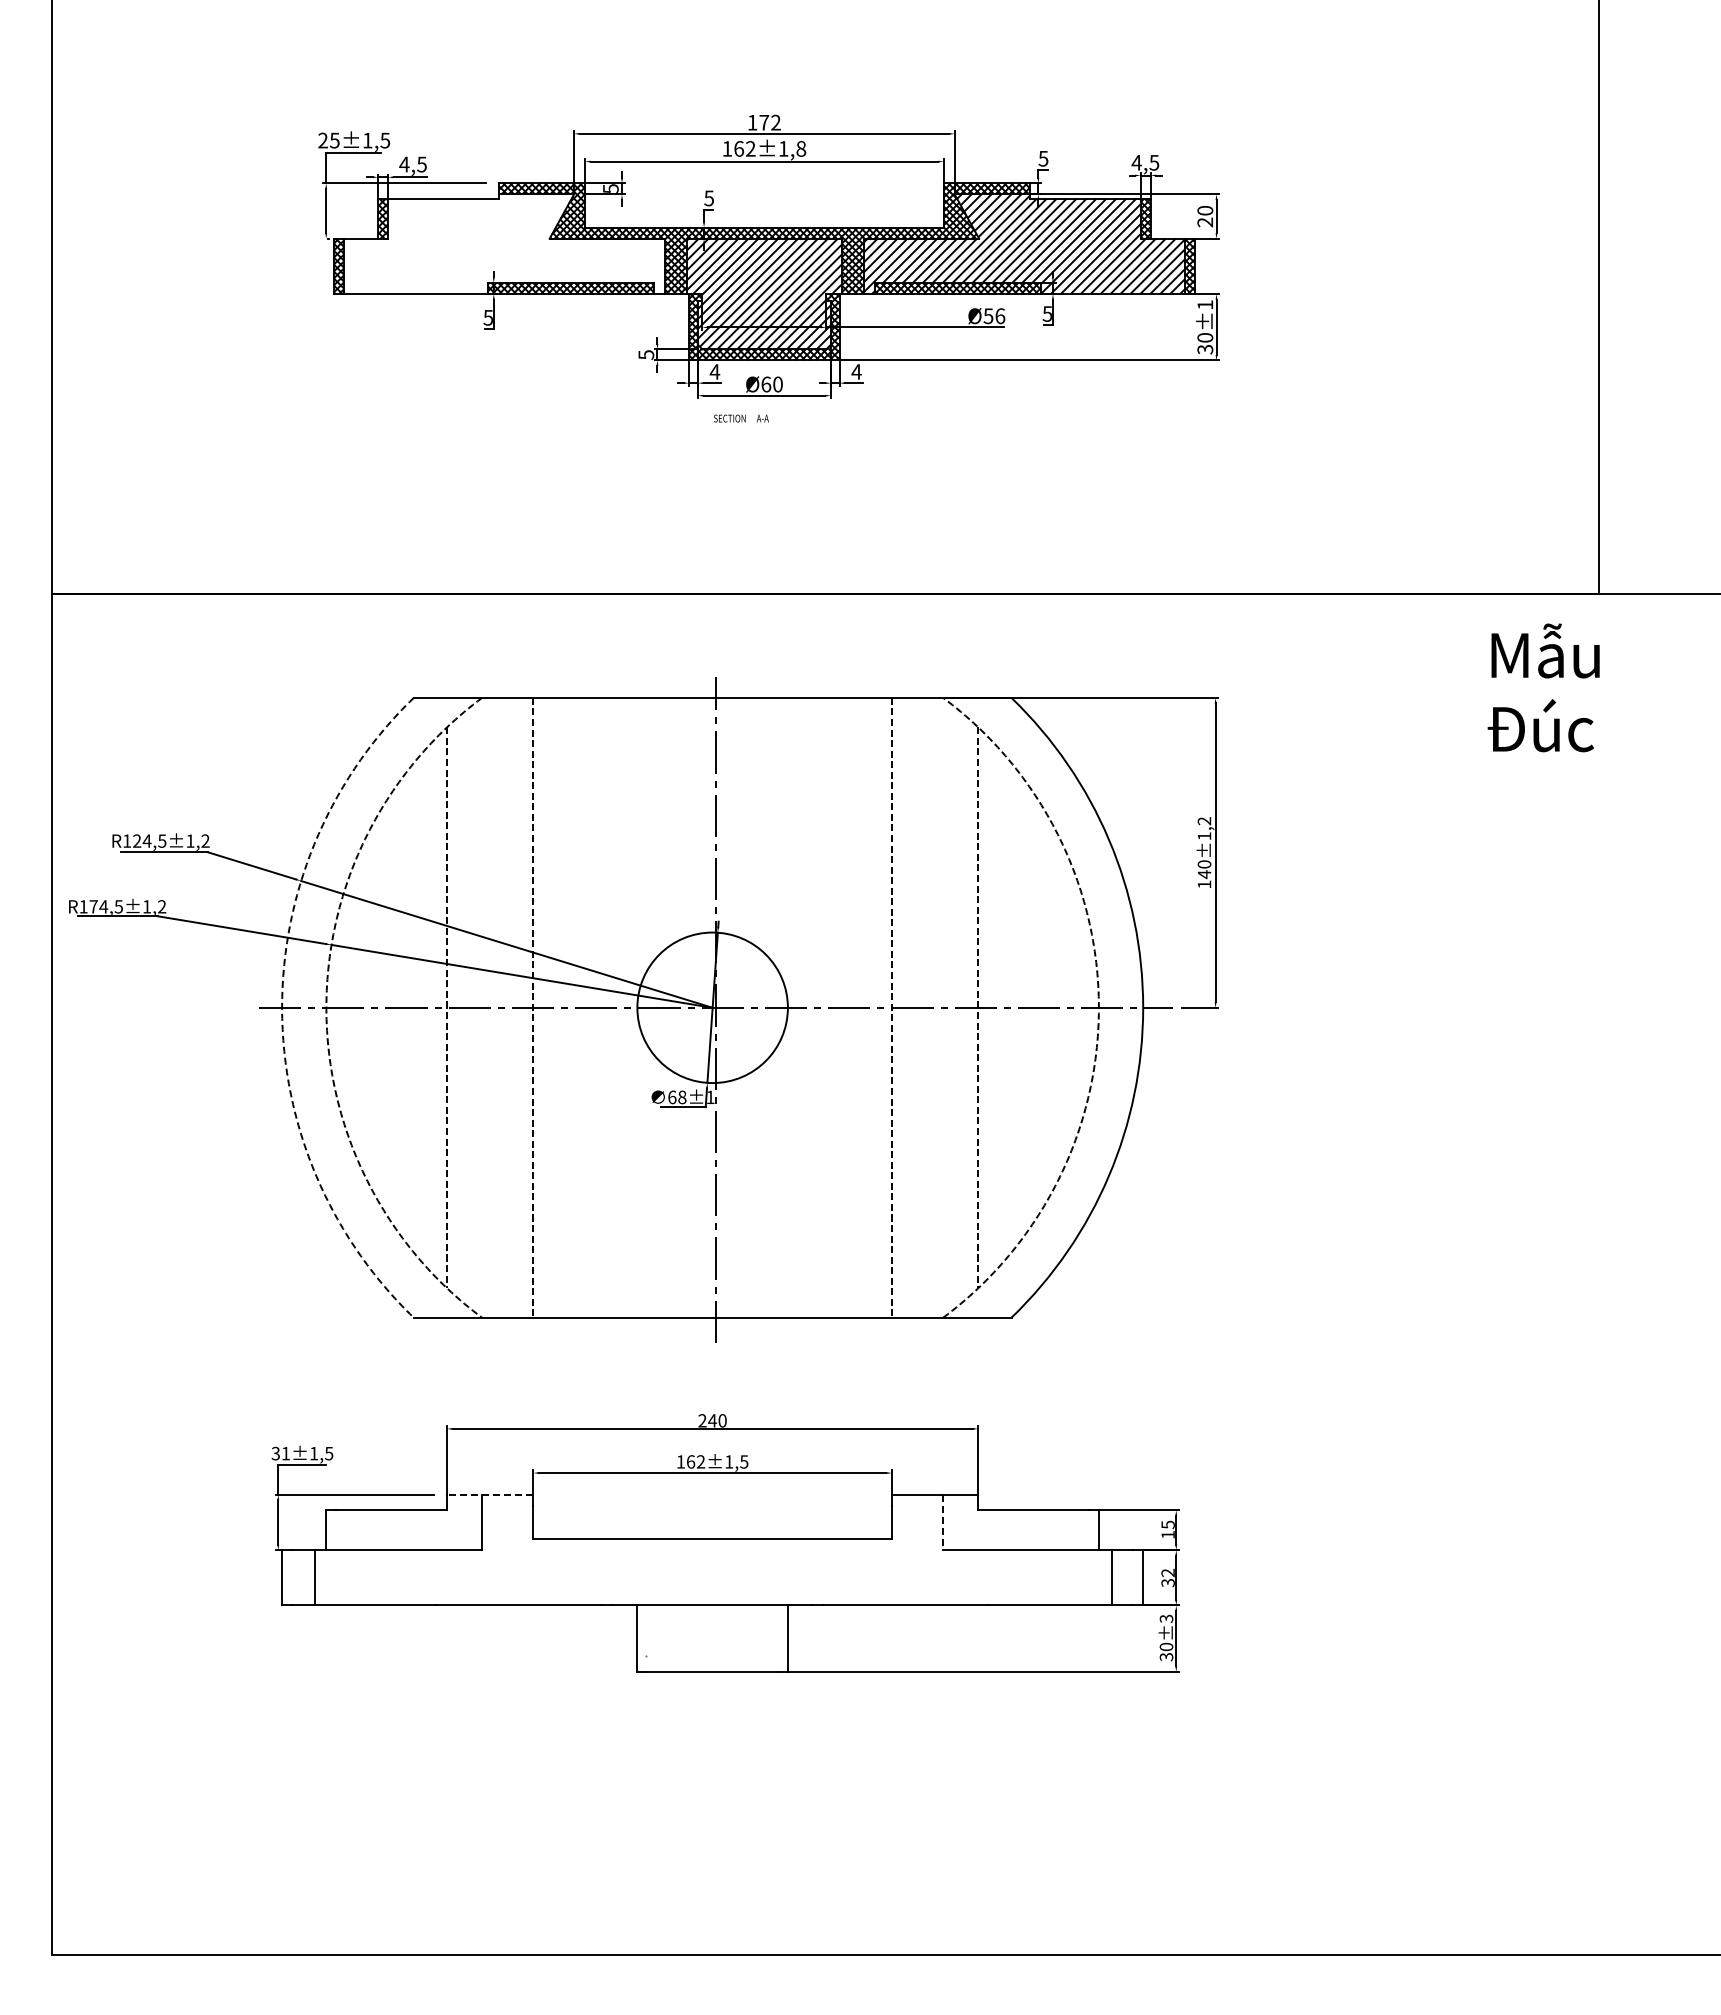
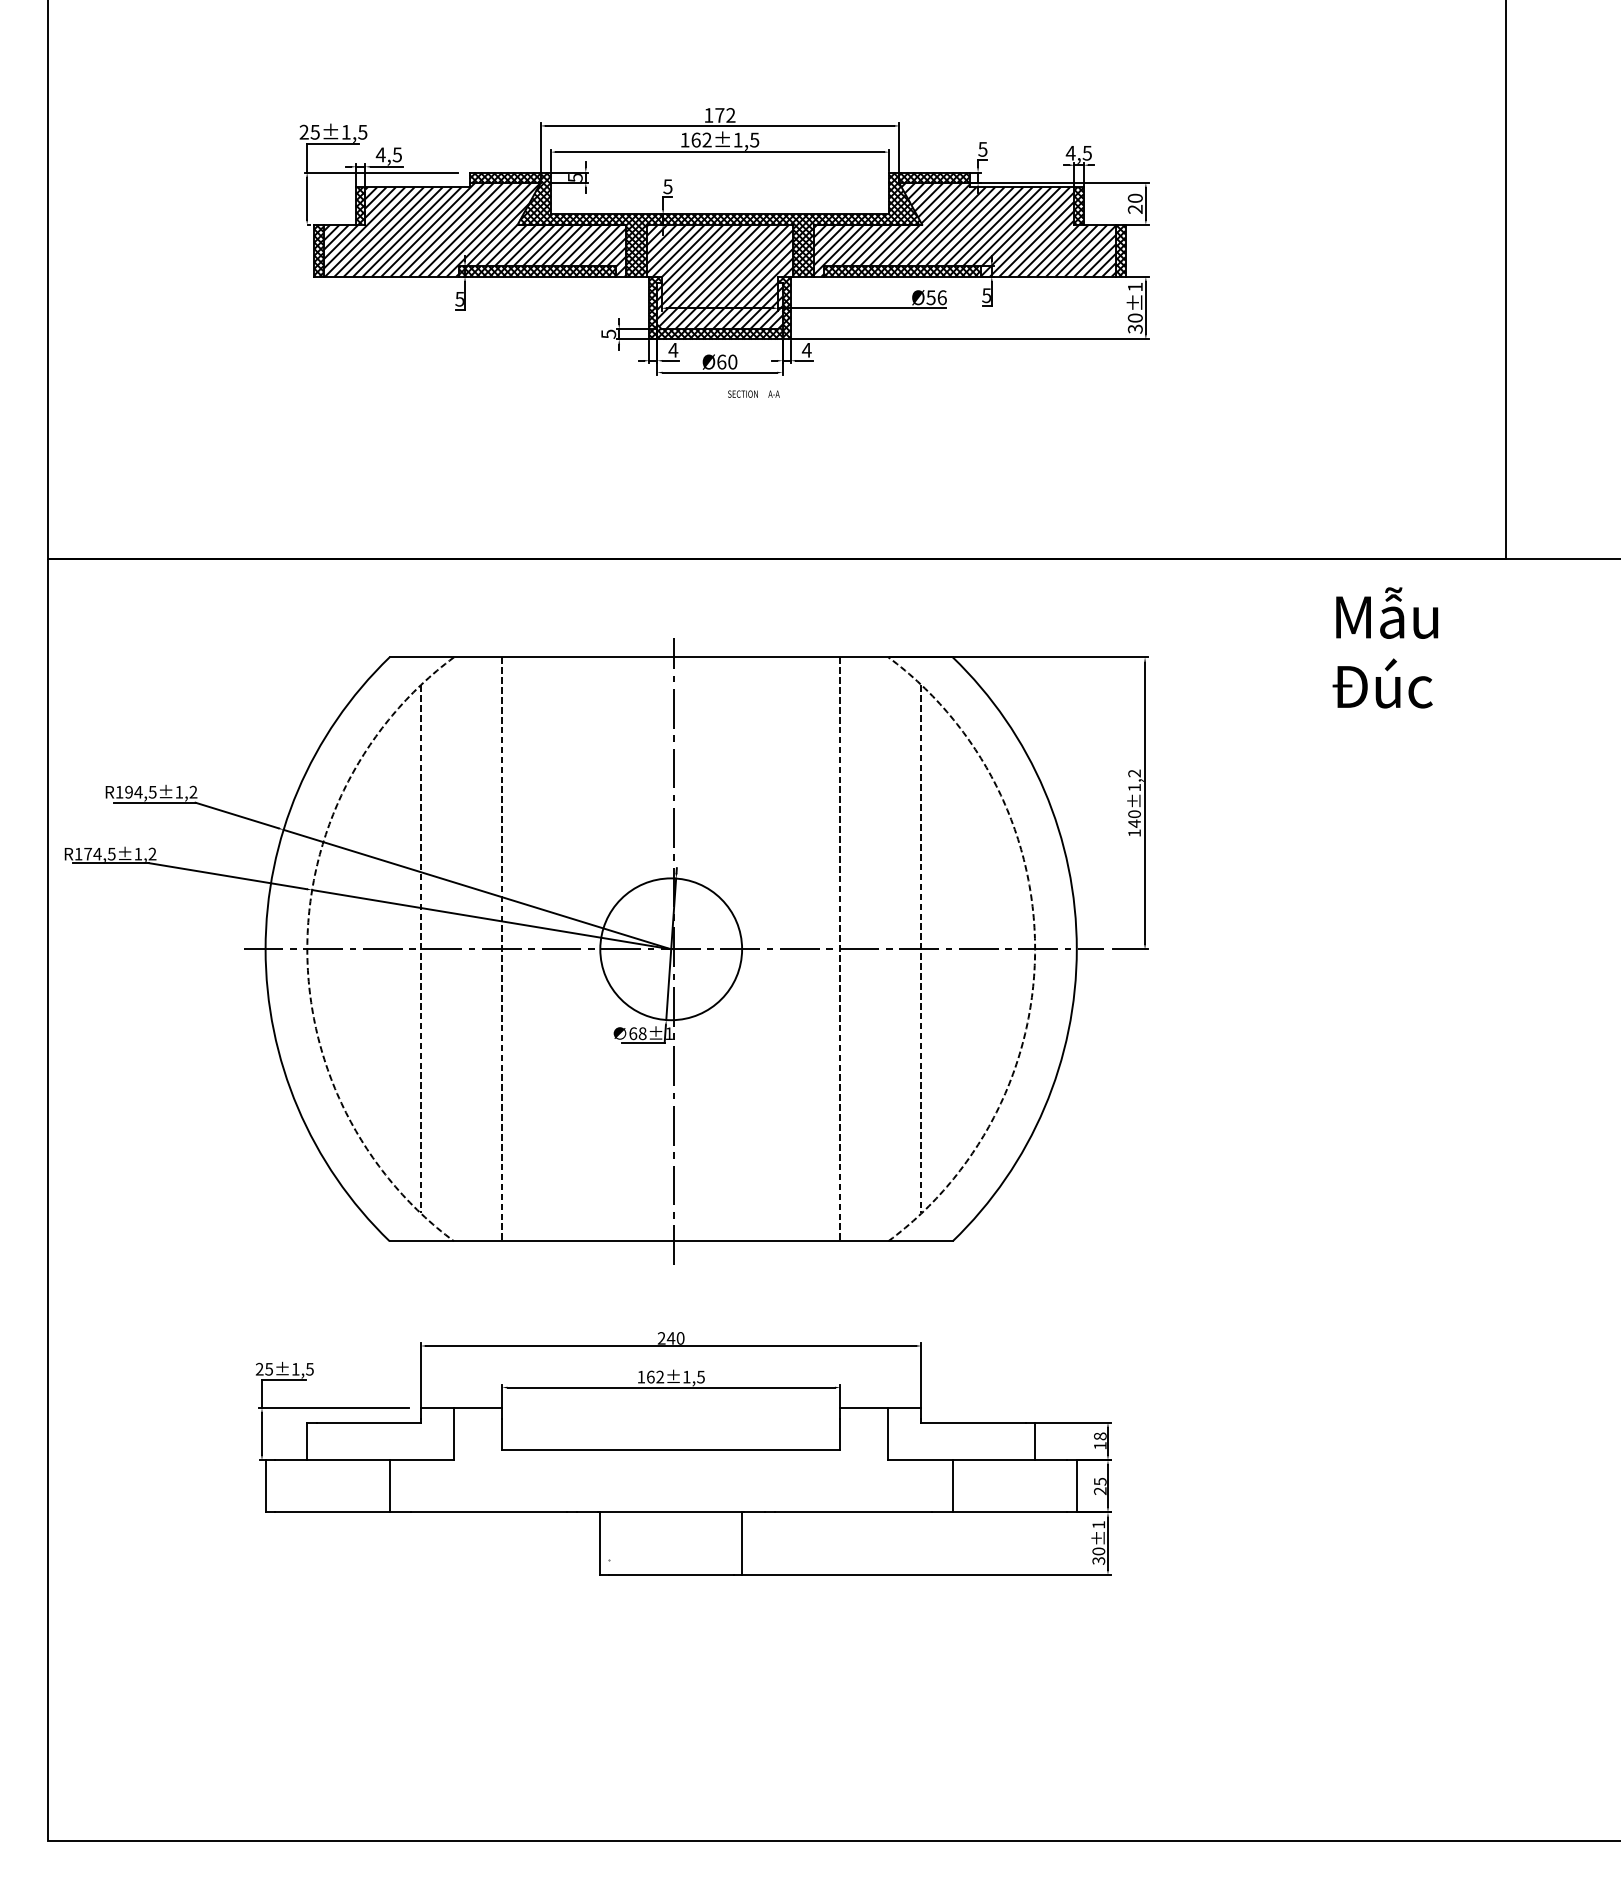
text: (801, 148) -> (754, 139), 162±1,8 -> 162±1,5
hatch: (503, 244) -> (474, 230), added
text: (741, 418) -> (753, 394), moved
text: (1543, 687) -> (1385, 647), moved
text: (137, 841) -> (129, 792), R124,5±1,2 -> R194,5±1,2
arc: (282, 1007) -> (265, 949), dashed -> solid
text: (280, 1453) -> (264, 1369), 31±1,5 -> 25±1,5
line: (489, 1494) -> (460, 1407), dashed -> solid
line: (943, 1522) -> (888, 1434), dashed -> solid
text: (1167, 1524) -> (1099, 1436), 15 -> 18
line: (314, 1577) -> (389, 1485), moved
line: (1111, 1577) -> (952, 1485), moved
text: (1167, 1577) -> (1099, 1485), 32 -> 25
text: (1166, 1618) -> (1098, 1524), 30±3 -> 30±1

